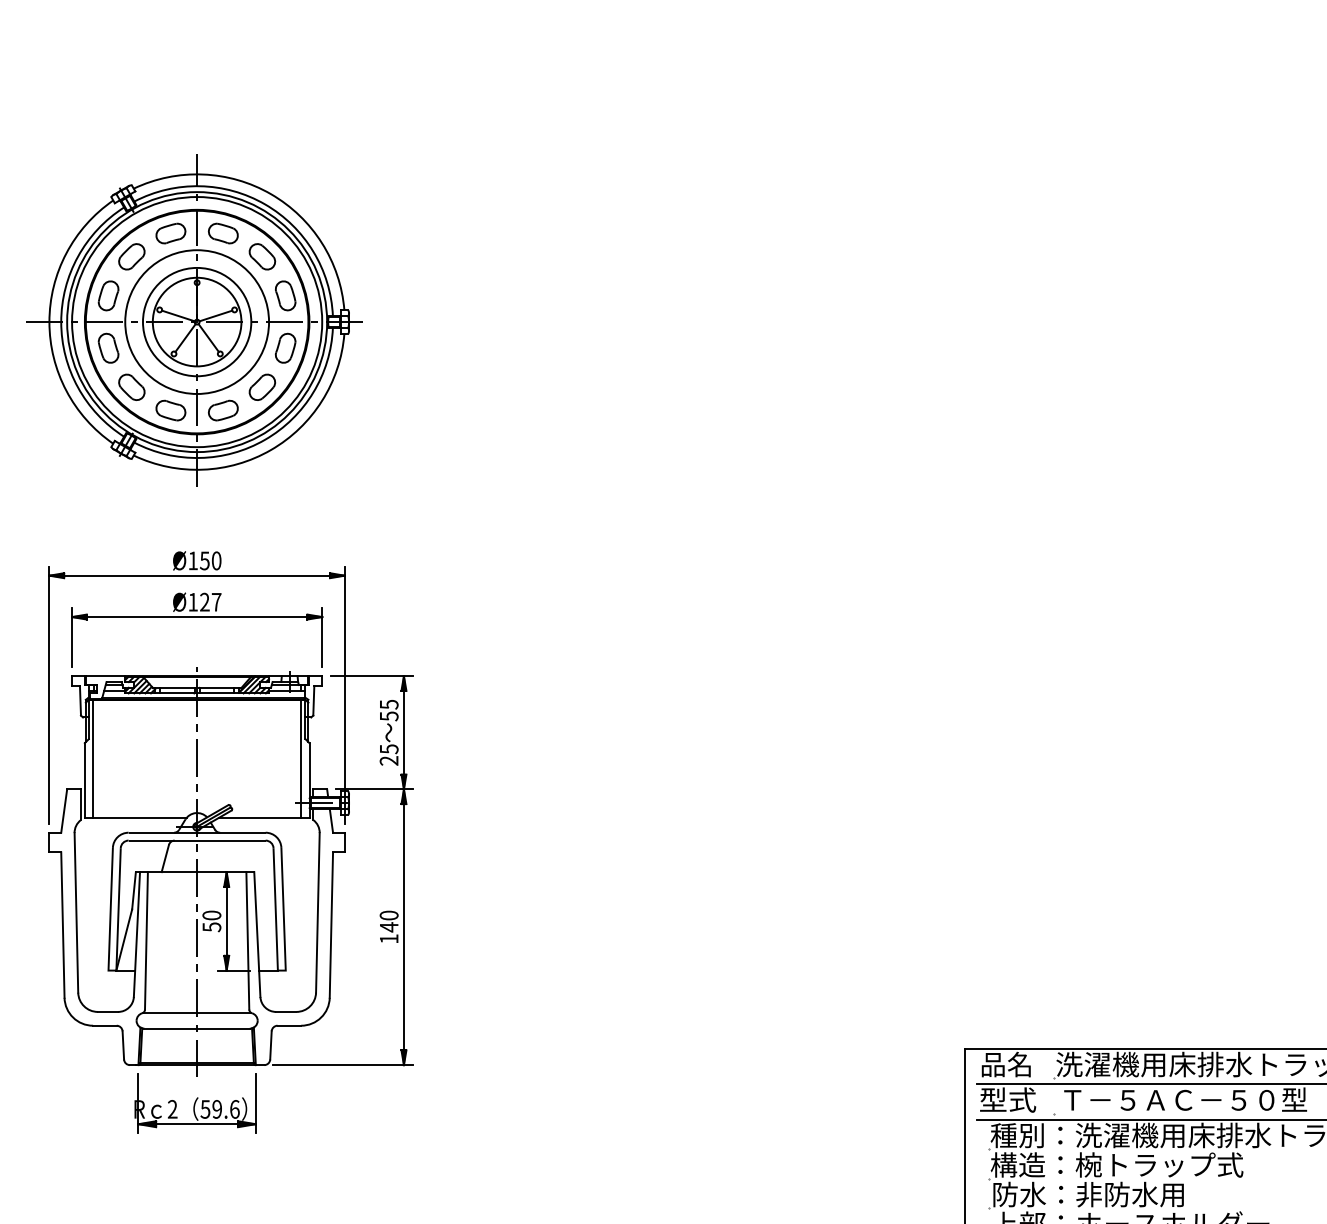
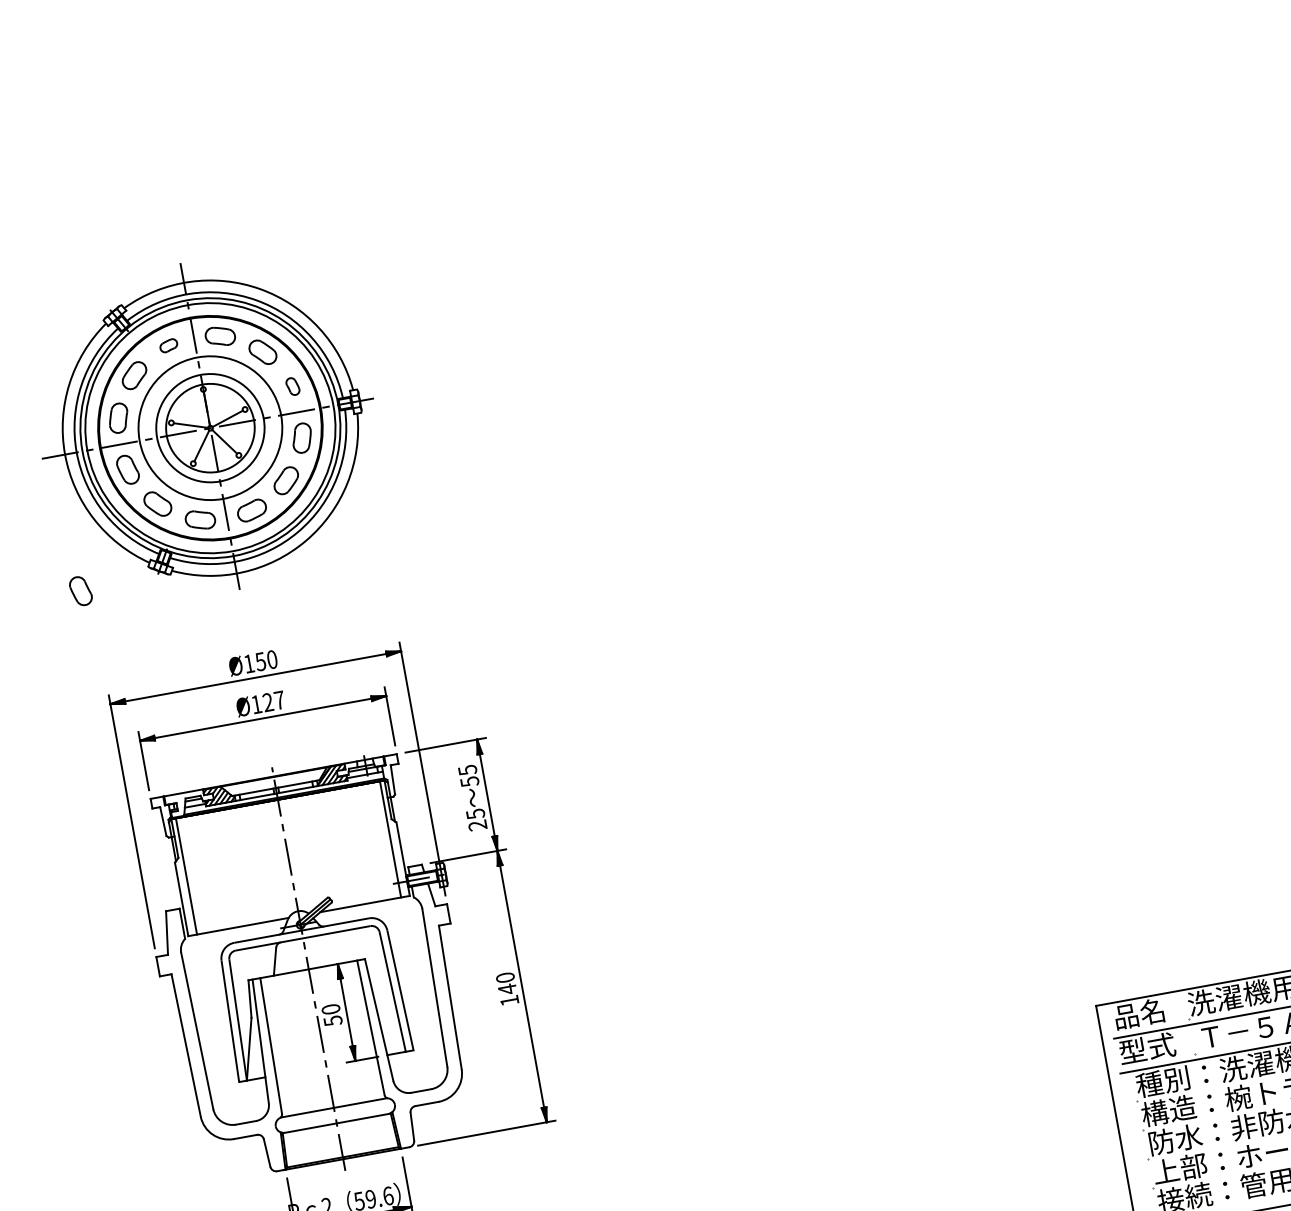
part: (170, 233) -> (168, 345), size x0.6
part: (285, 295) -> (292, 386), size x0.6
part: (40, 458) -> (80, 590), added

